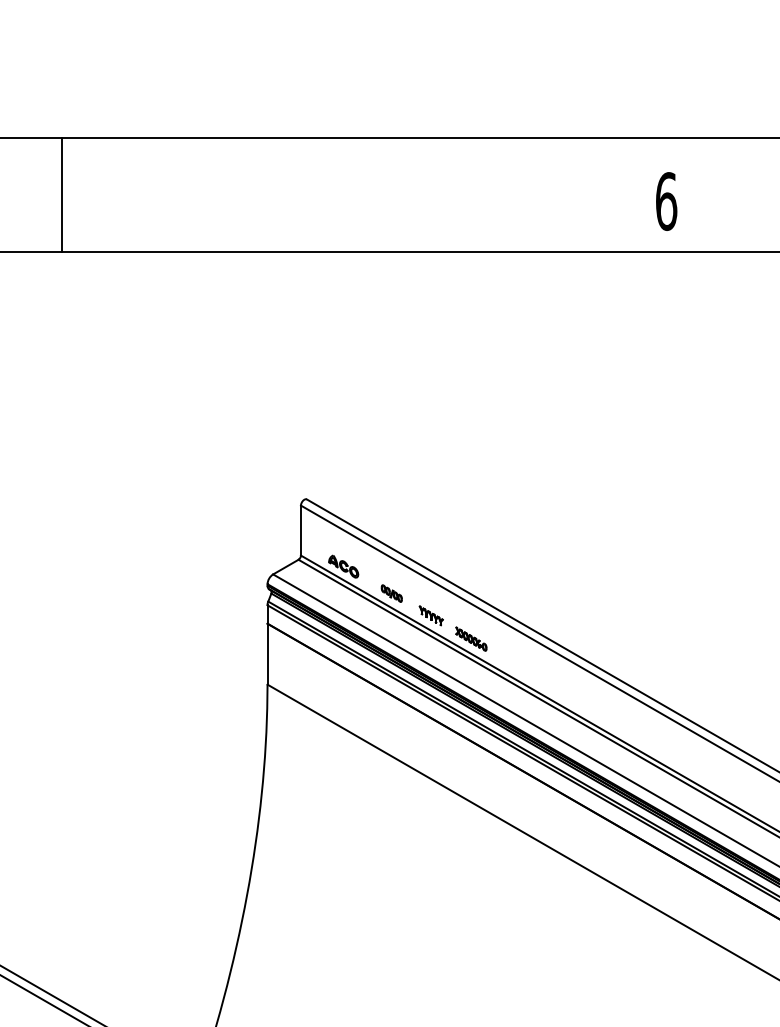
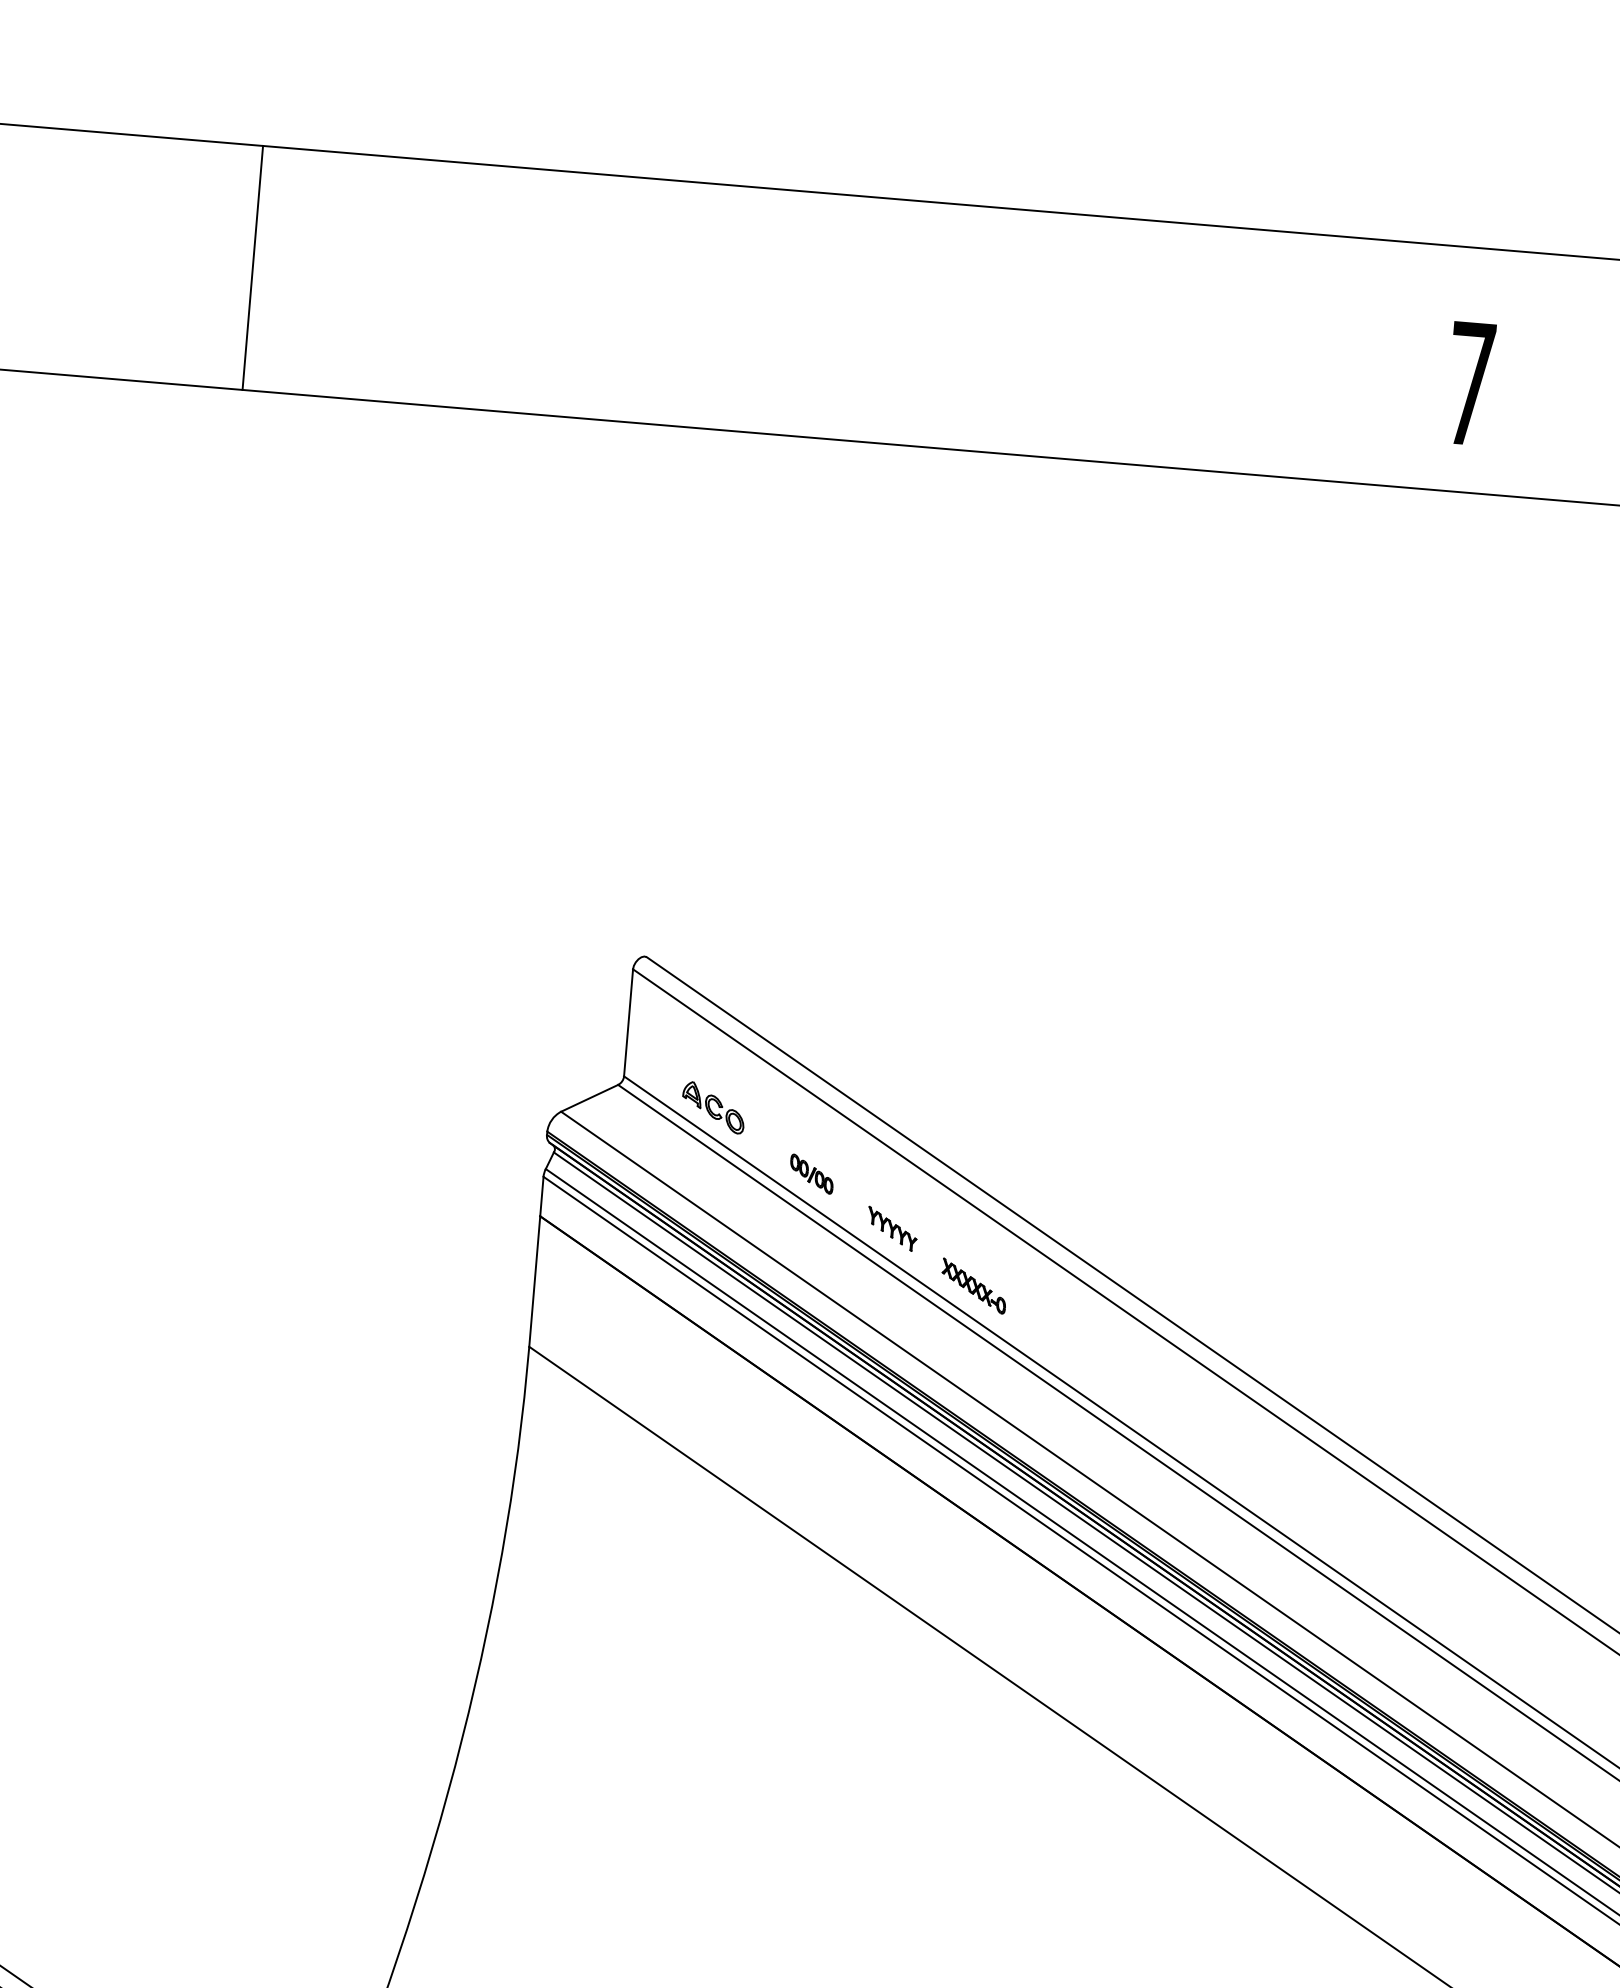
line: (62, 195) -> (253, 268), moved
text: (666, 201) -> (1470, 383), 6 -> 7

